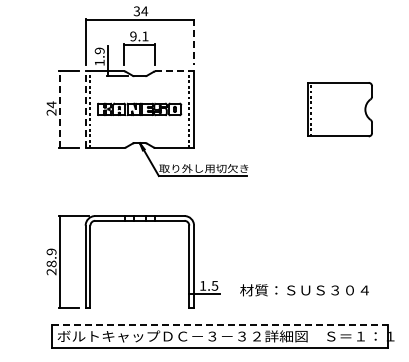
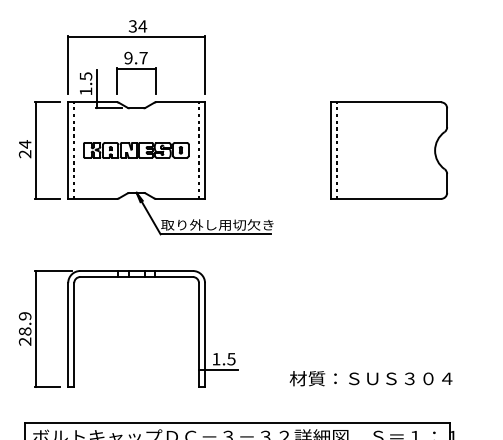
text: (145, 36) -> (143, 58), 9.1 -> 9.7
line: (194, 42) -> (205, 65), dashed -> solid
text: (99, 50) -> (85, 75), 1.9 -> 1.5
line: (175, 71) -> (181, 102), dashed -> solid
line: (60, 109) -> (36, 150), dashed -> solid
line: (85, 109) -> (67, 150), dashed -> solid
part: (339, 109) -> (388, 150), size x1.43
part: (133, 221) -> (128, 277), moved
text: (304, 290) -> (371, 378), moved
line: (220, 325) -> (238, 423), dashed -> solid

